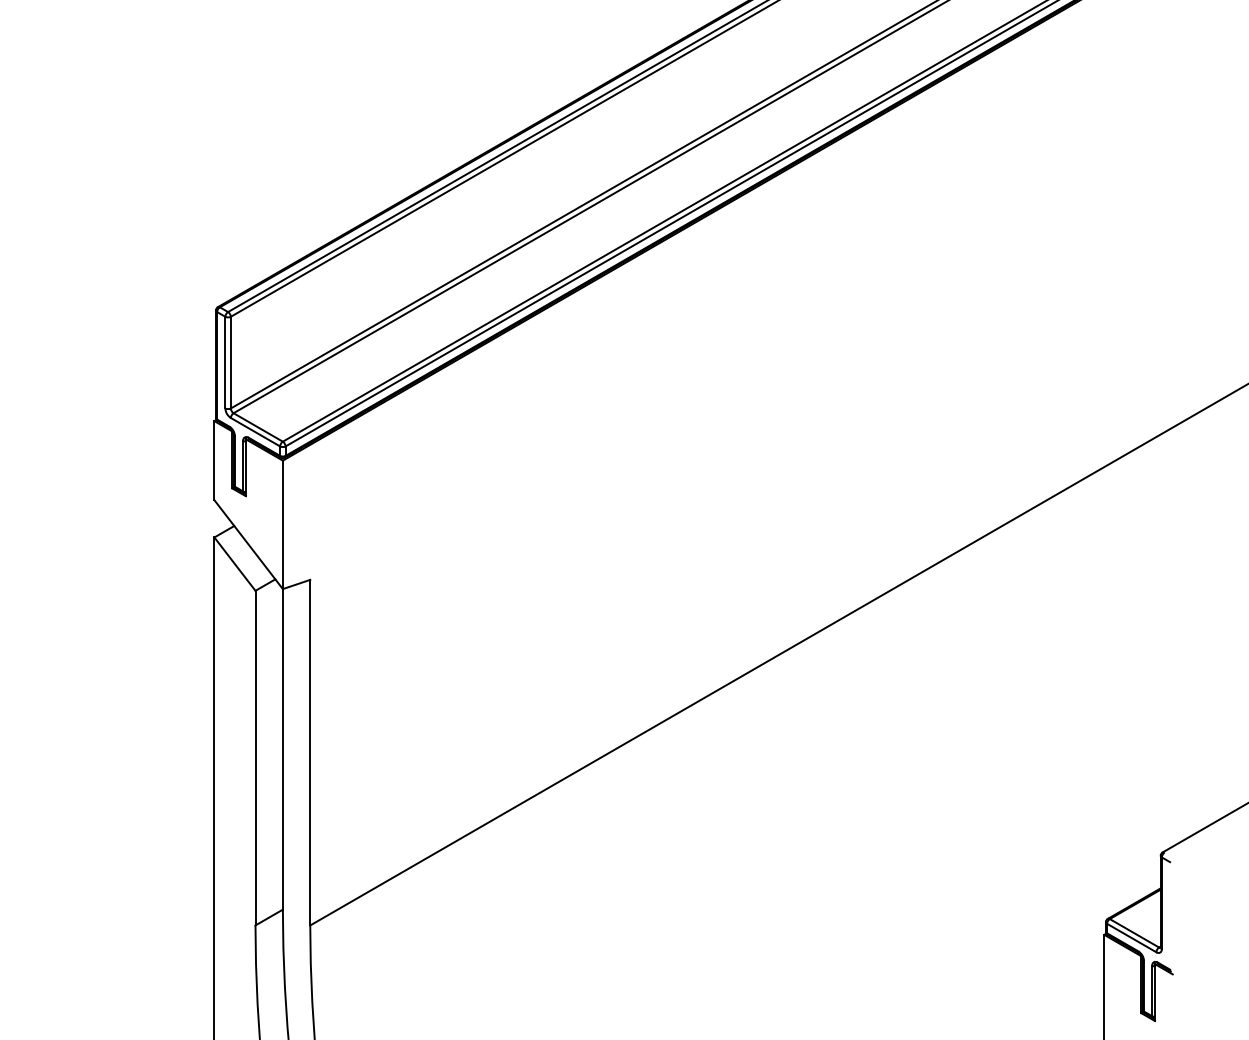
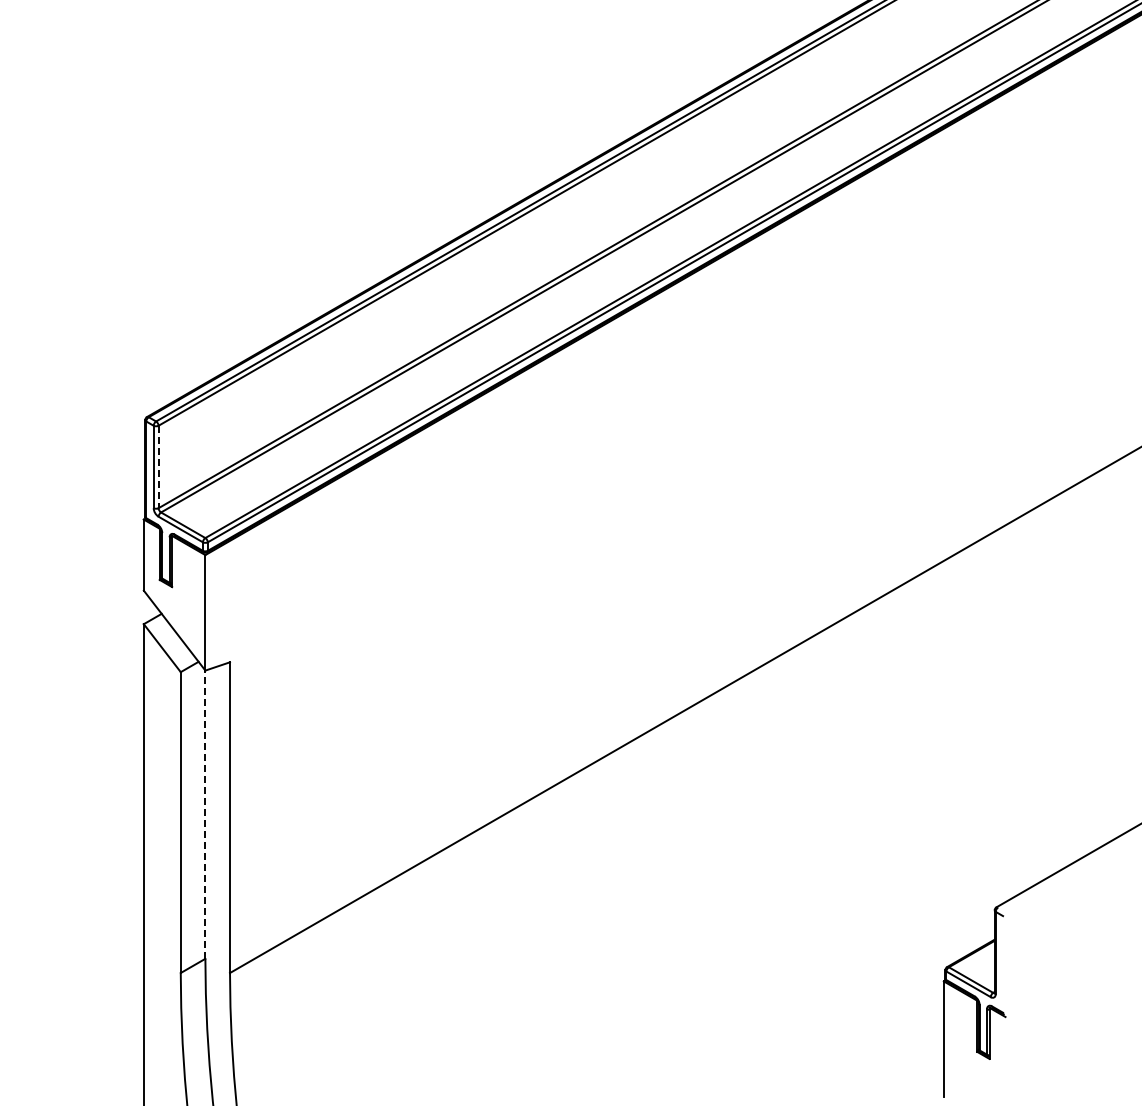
line: (230, 363) -> (158, 467), solid -> dashed
line: (282, 749) -> (205, 814), solid -> dashed

